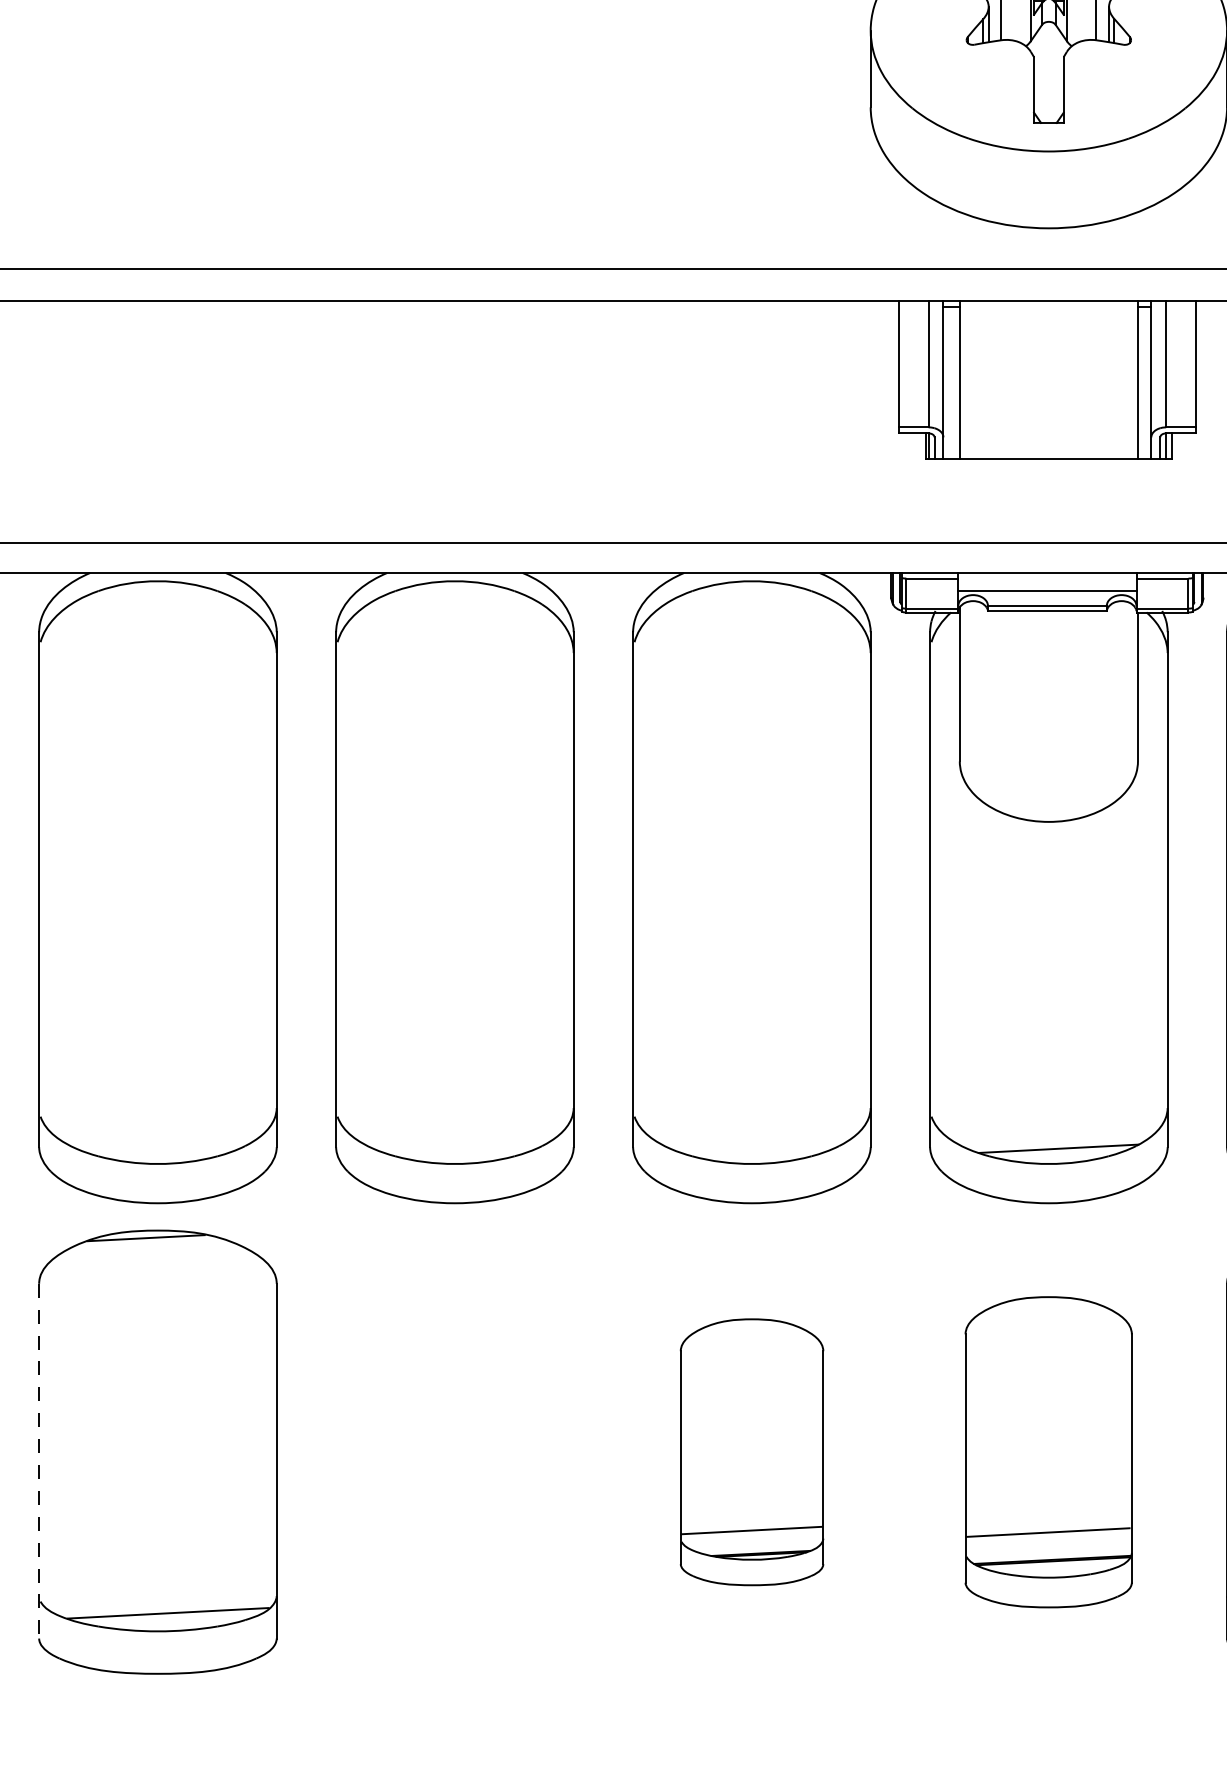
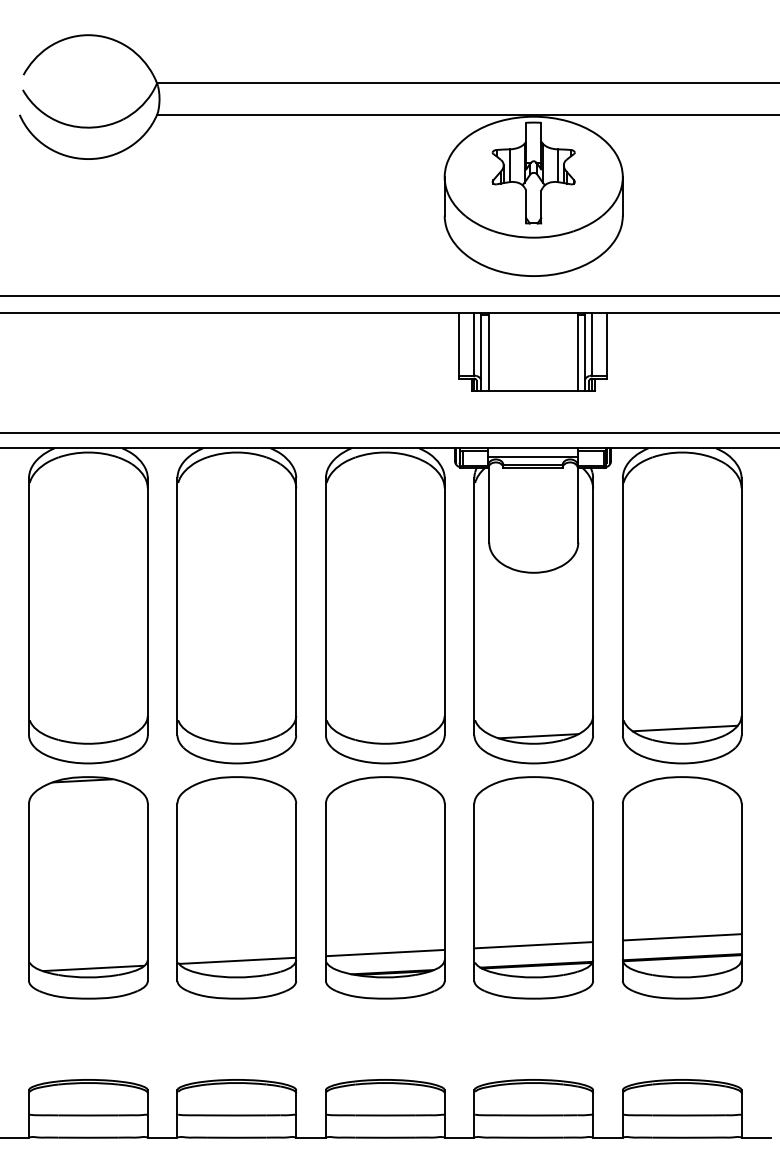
part: (454, 1451) -> (236, 887), added
part: (752, 1451) -> (385, 887), size x1.67
part: (1048, 1451) -> (533, 887), size x1.43
line: (40, 1461) -> (29, 892), dashed -> solid

